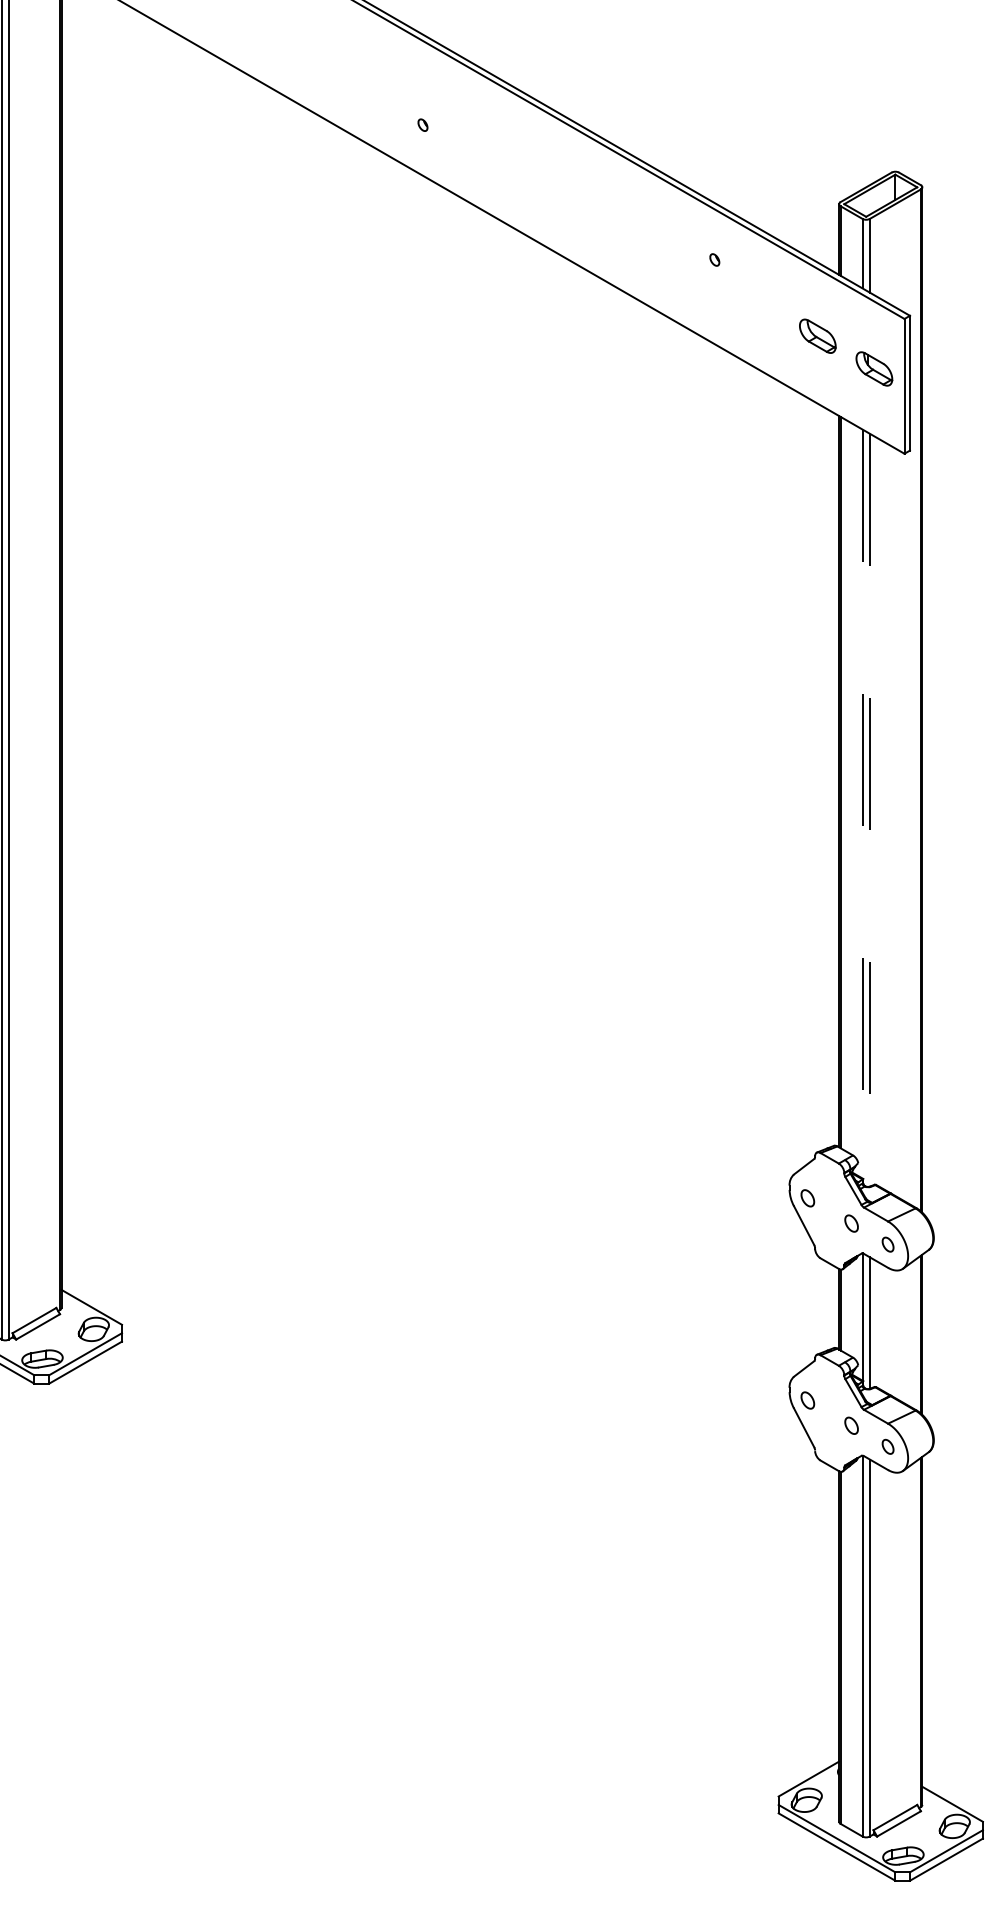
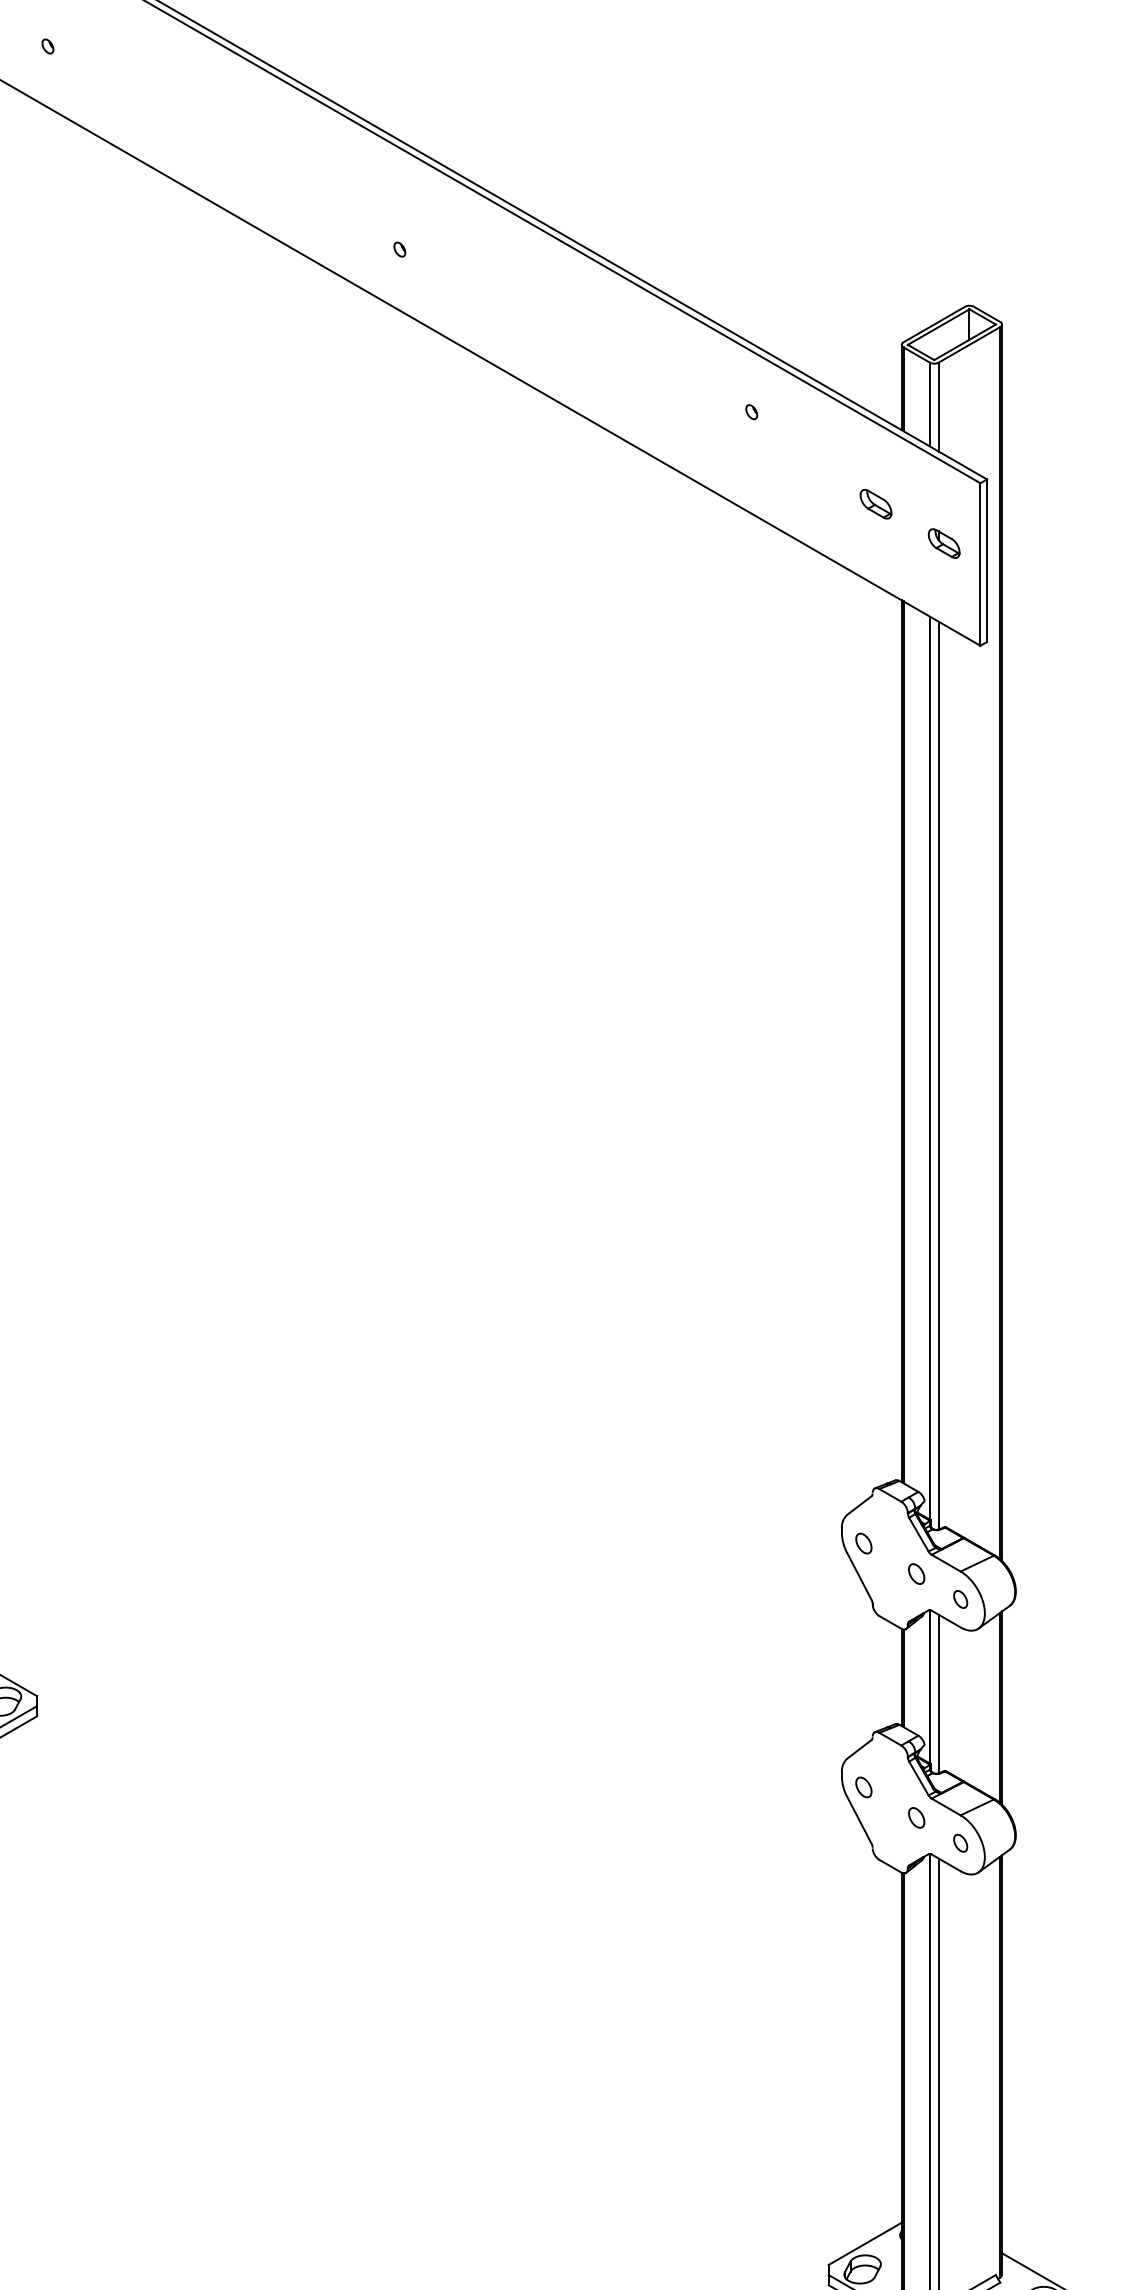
part: (817, 336) -> (875, 504), size x0.71
part: (874, 368) -> (944, 543), size x0.71
line: (862, 804) -> (929, 1068), dashed -> solid
line: (869, 810) -> (938, 1075), dashed -> solid

